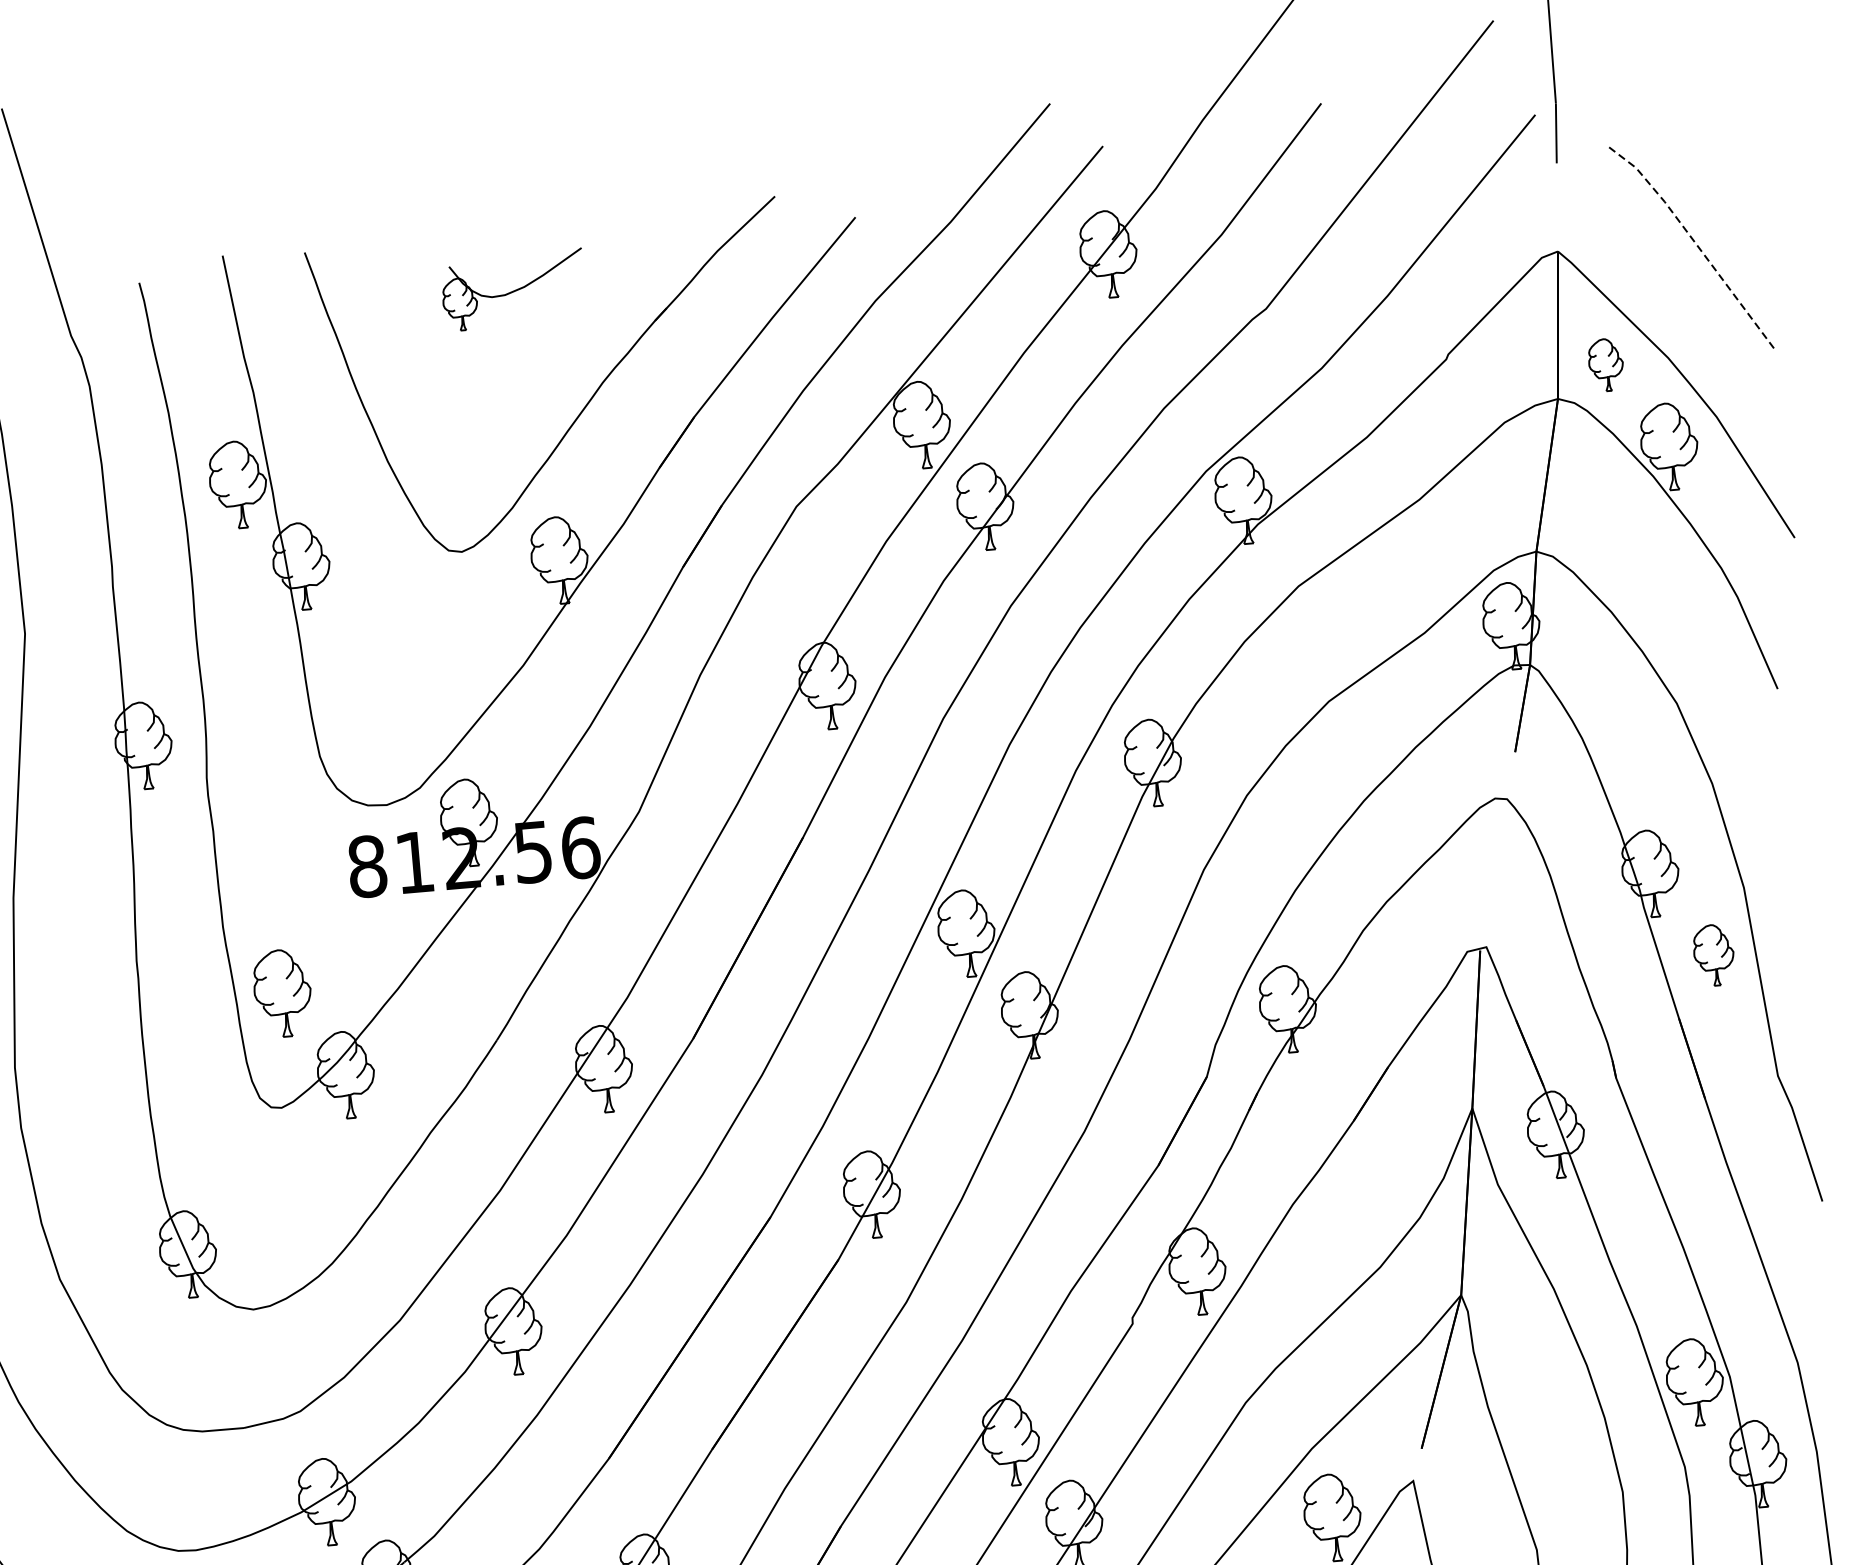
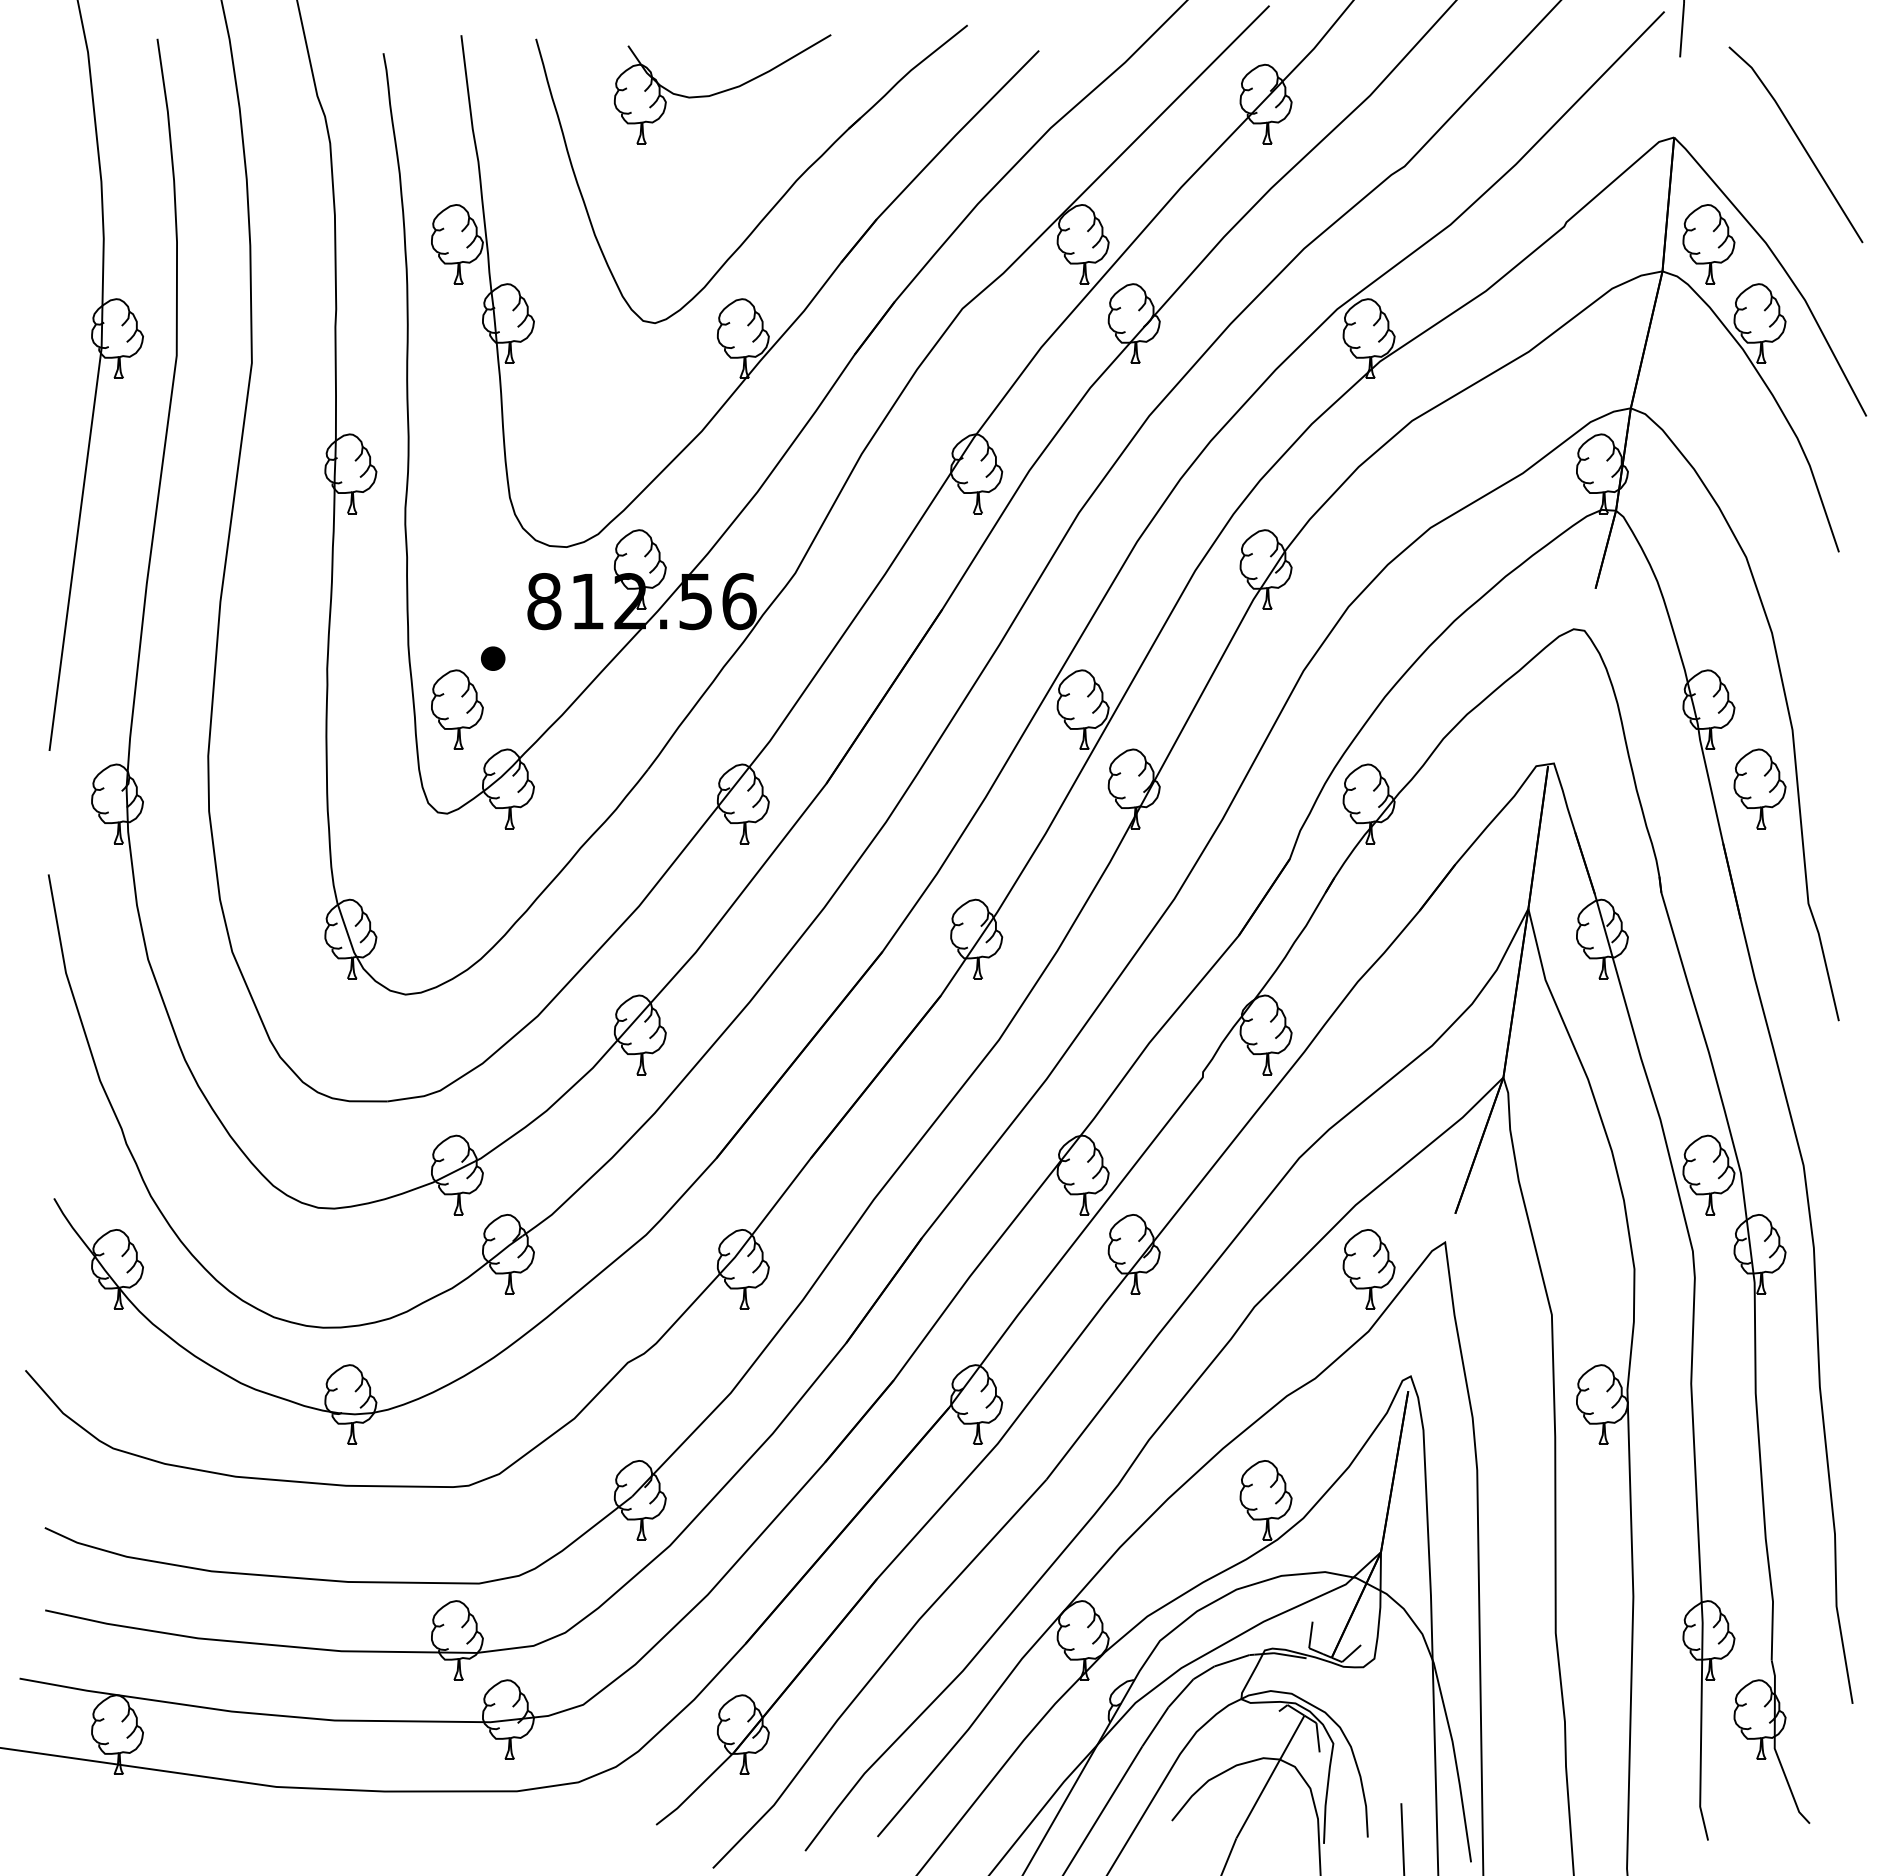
line: (1695, 242) -> (1799, 140), dashed -> solid
part: (513, 290) -> (722, 89), size x1.67
part: (1605, 365) -> (1708, 244), size x1.67
part: (317, 933) -> (493, 658), added
part: (1713, 954) -> (1759, 788), size x1.43

